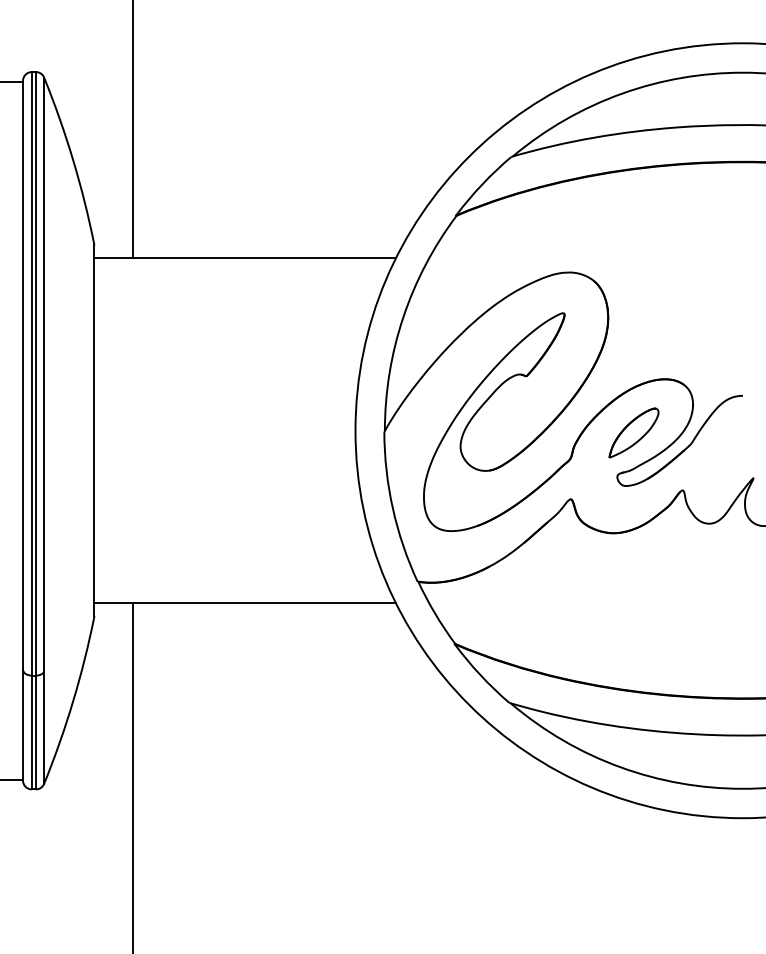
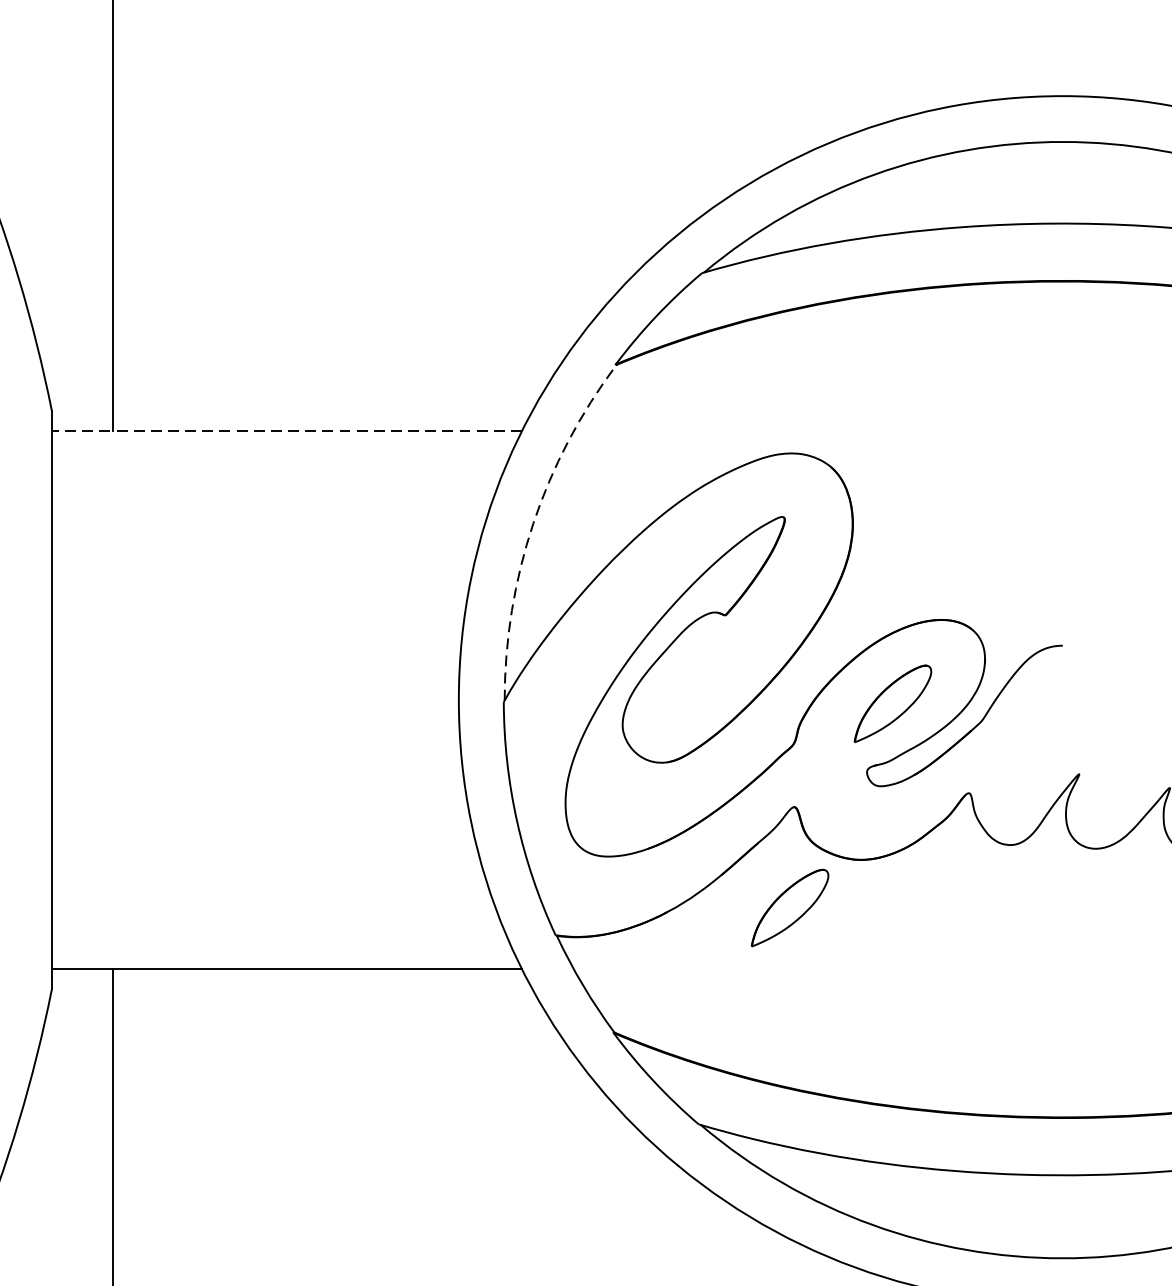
line: (245, 258) -> (287, 431), solid -> dashed
arc: (403, 317) -> (533, 523), solid -> dashed
part: (567, 563) -> (789, 907), added

